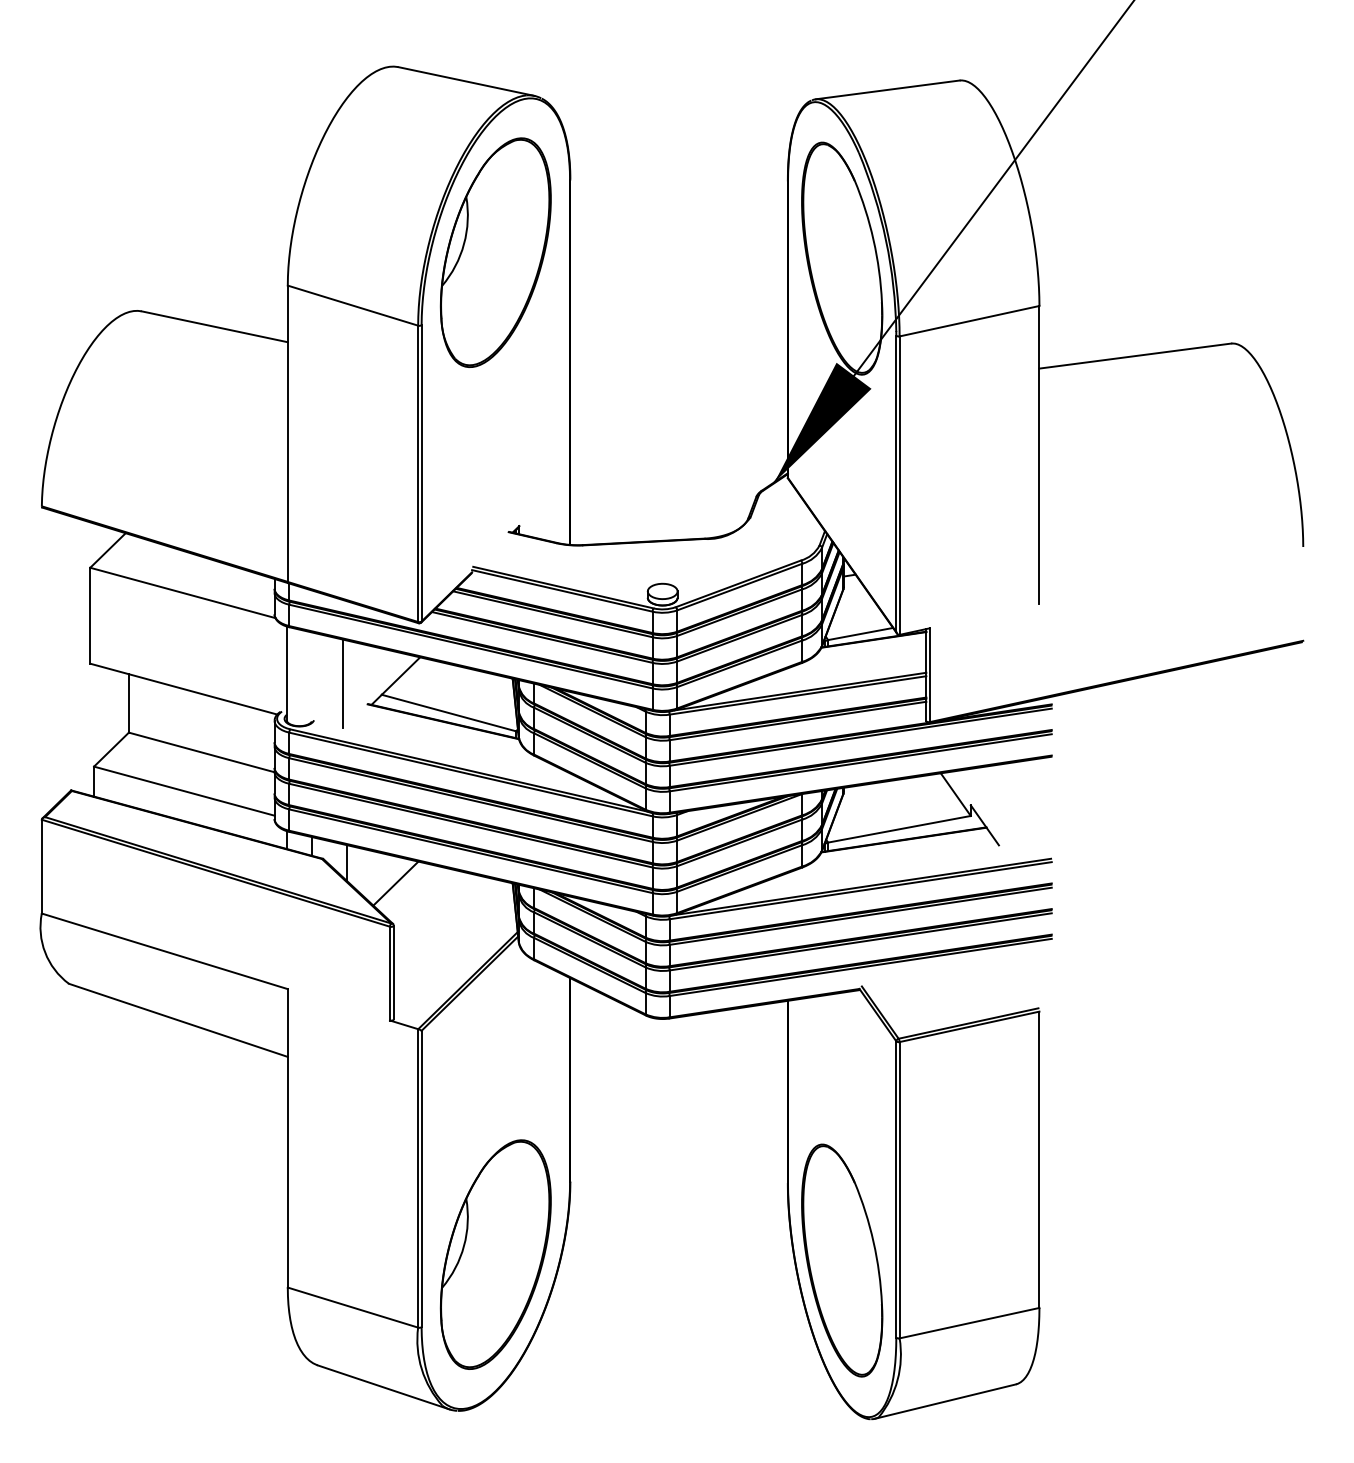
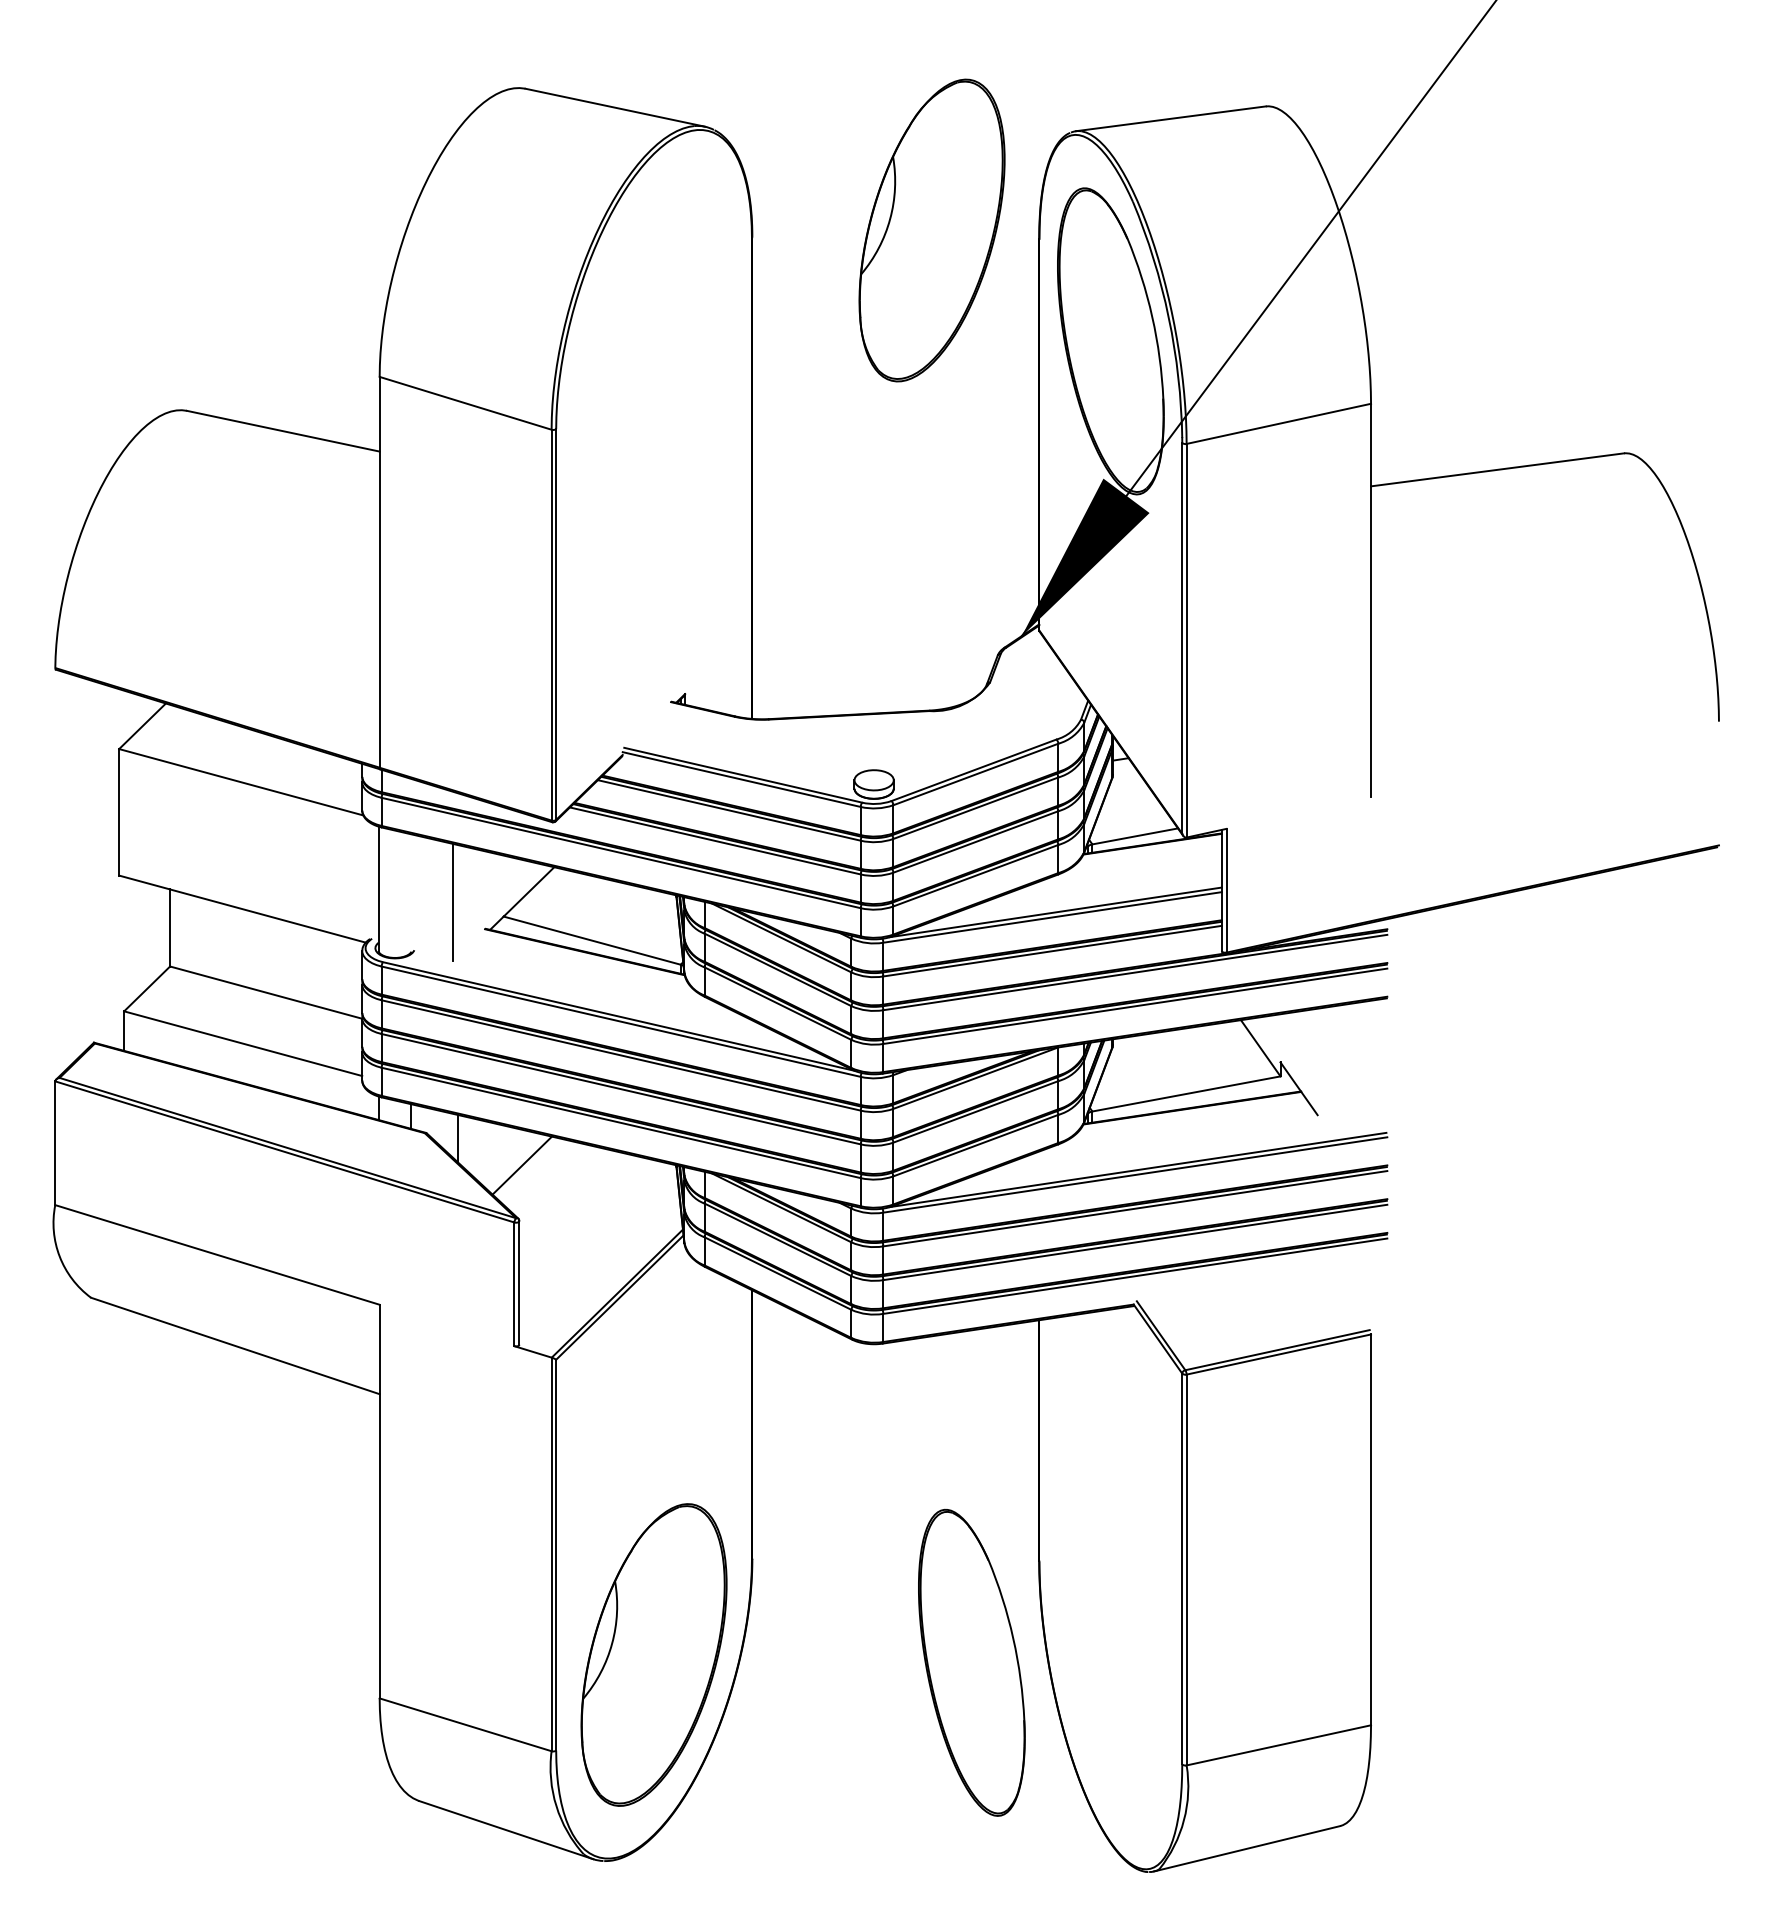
part: (495, 252) -> (931, 230), moved
part: (841, 1260) -> (971, 1662), moved

